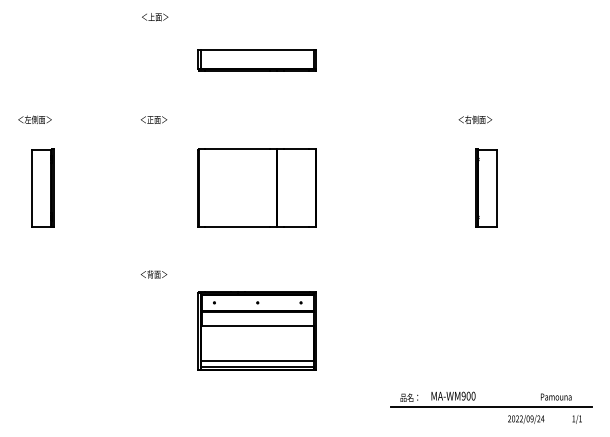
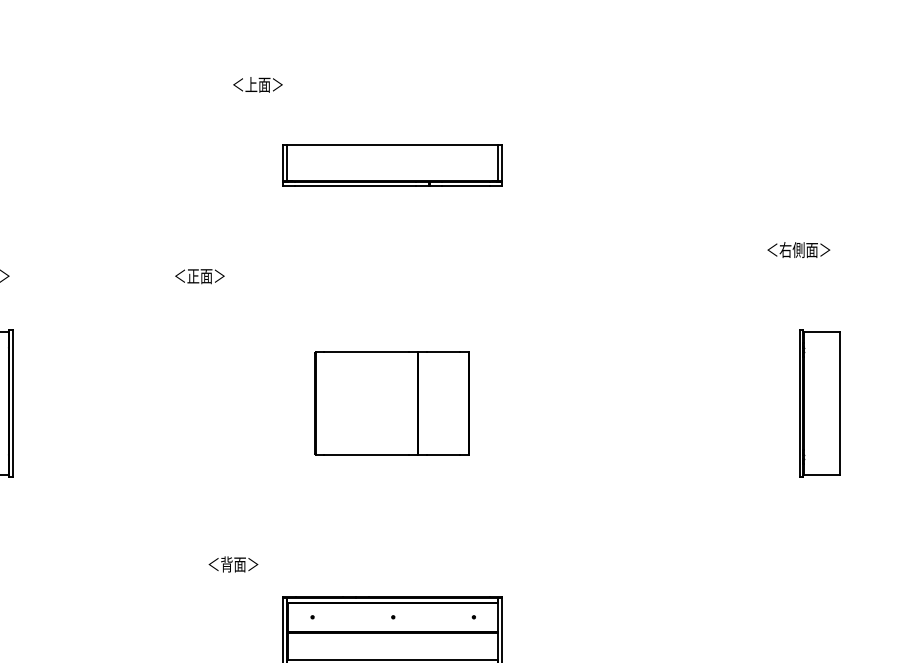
text: (155, 17) -> (258, 85), moved
text: (475, 119) -> (799, 249), moved
part: (256, 187) -> (390, 402), size x0.7
text: (153, 274) -> (232, 564), moved

